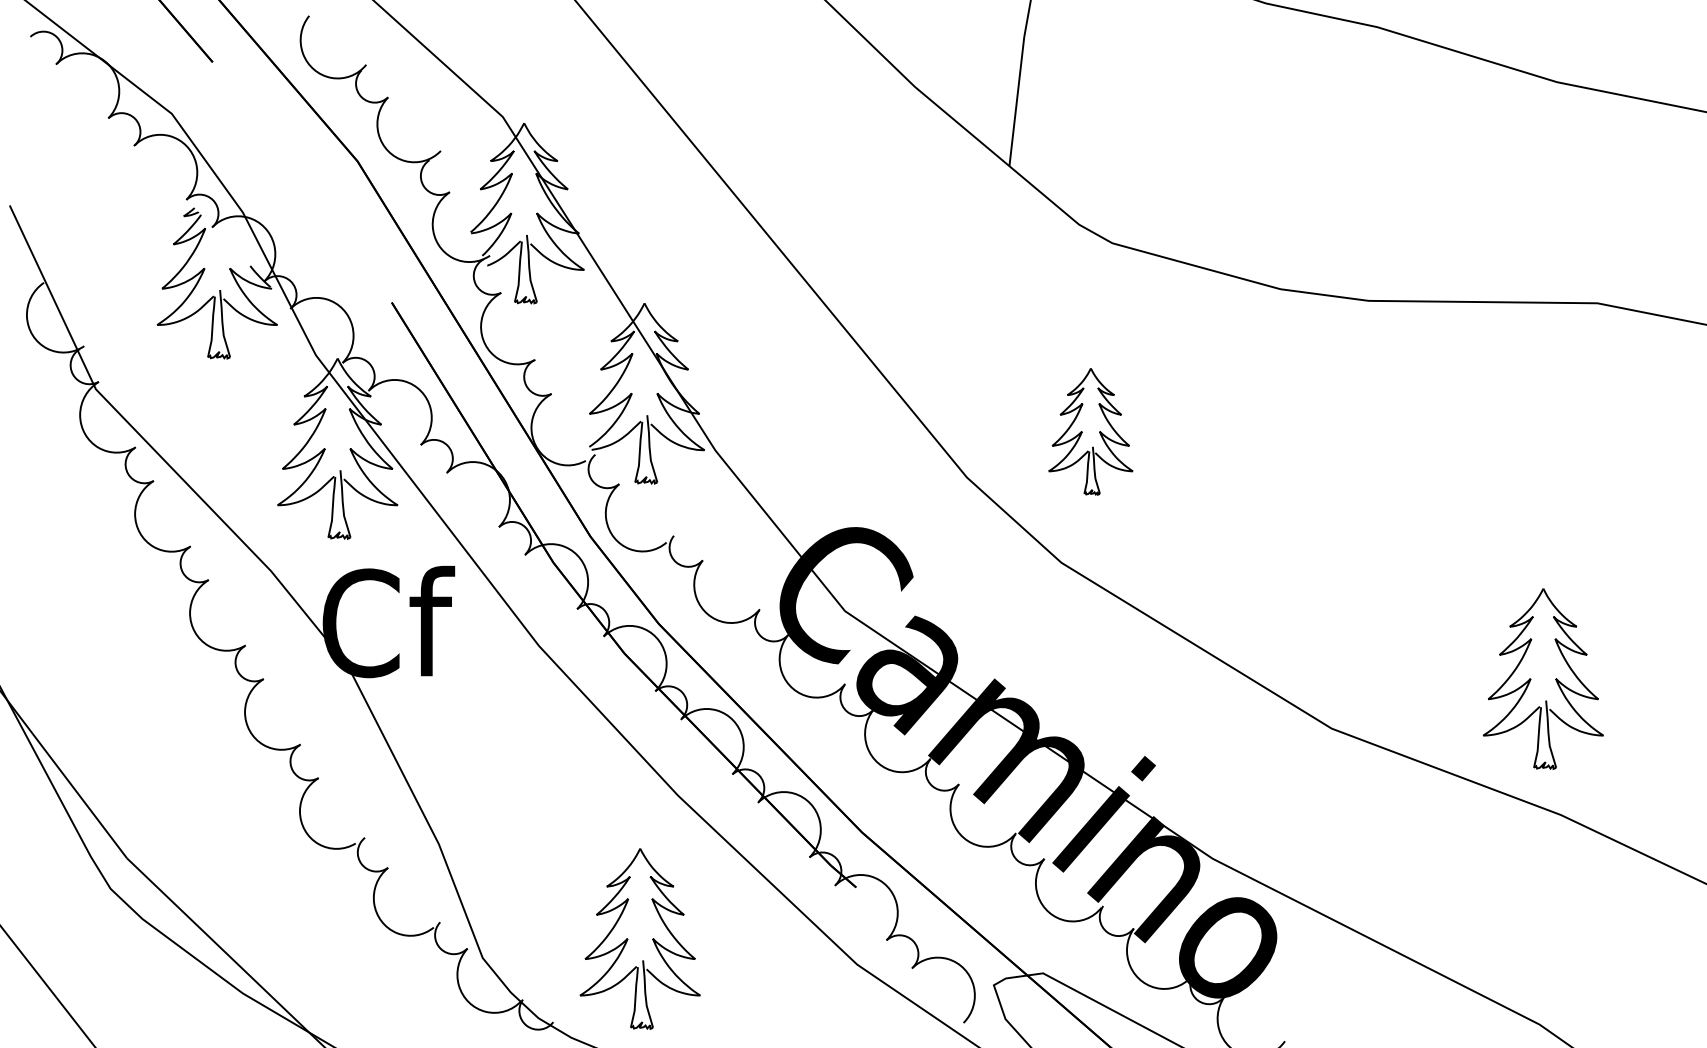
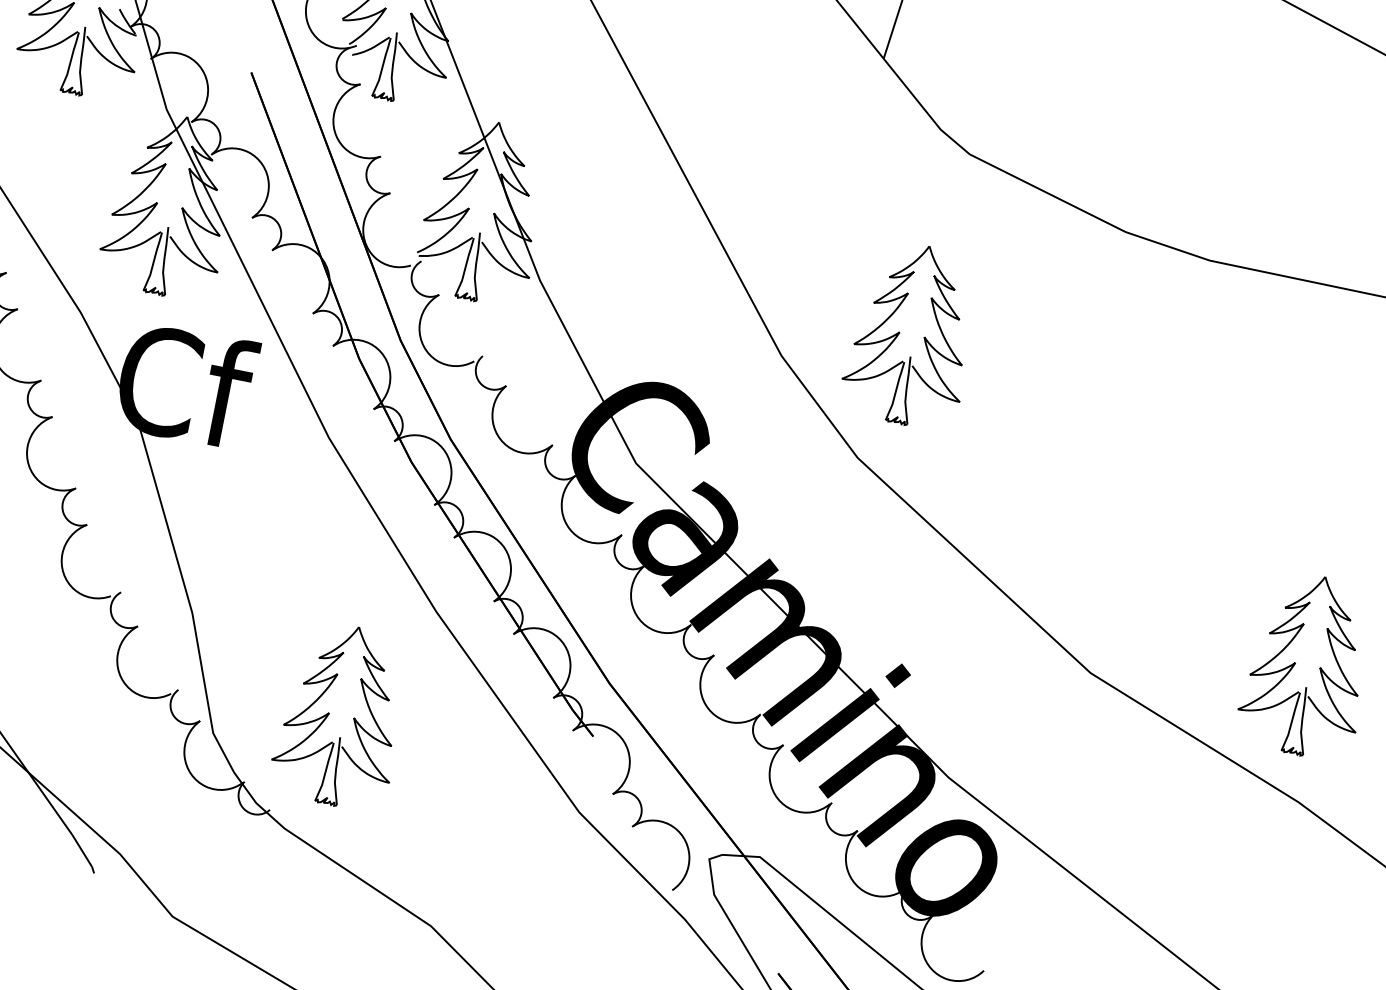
part: (1090, 431) -> (911, 334), size x1.43
part: (628, 939) -> (329, 713), moved

